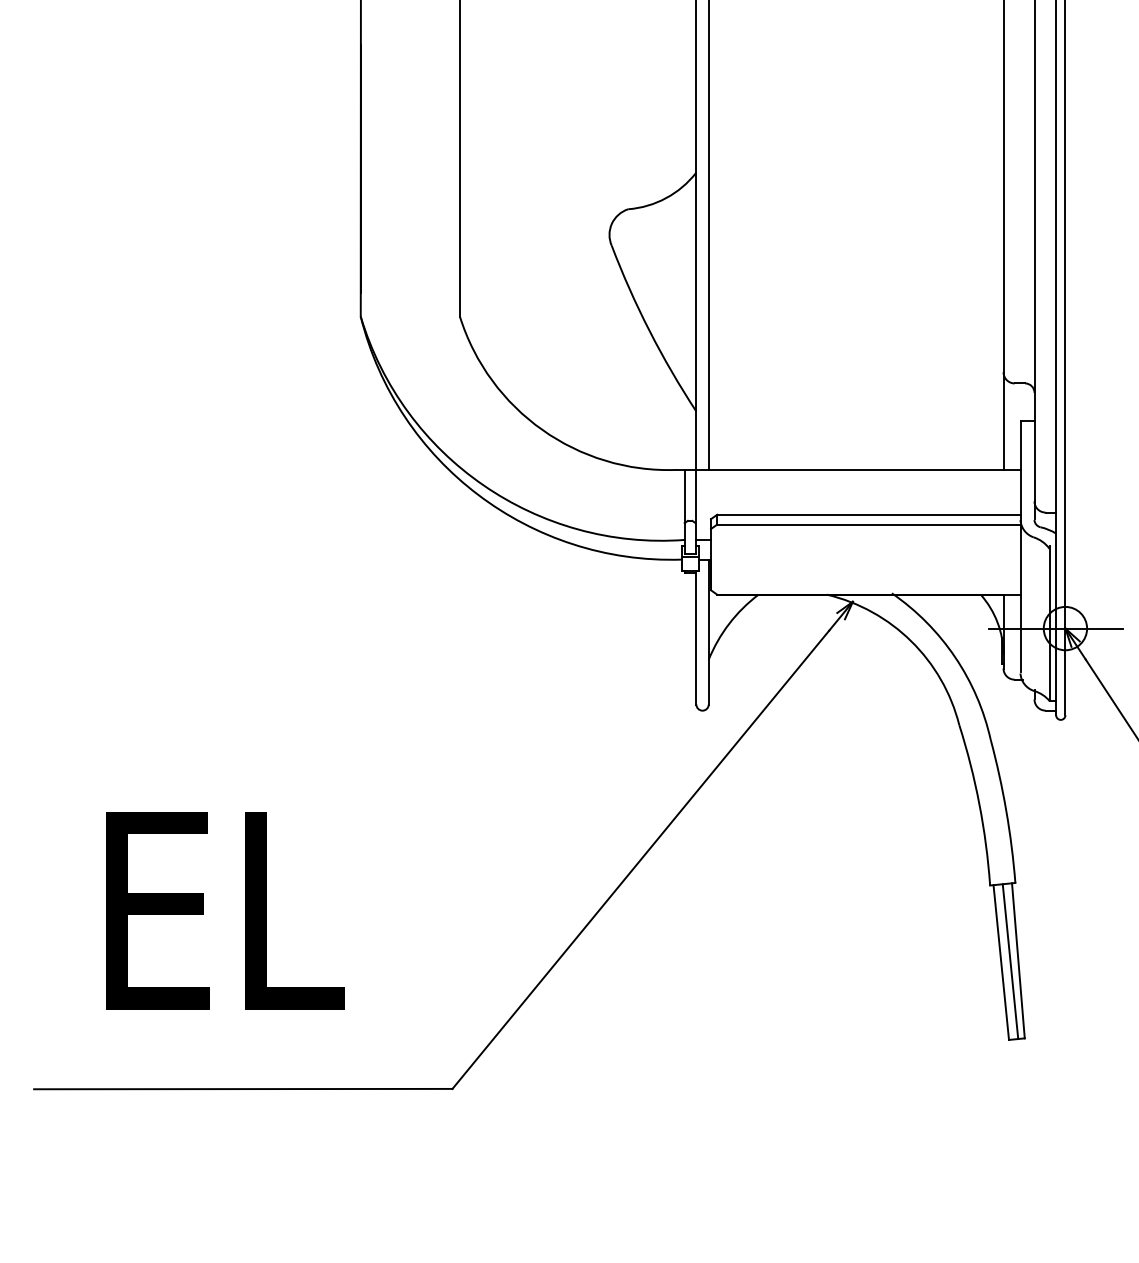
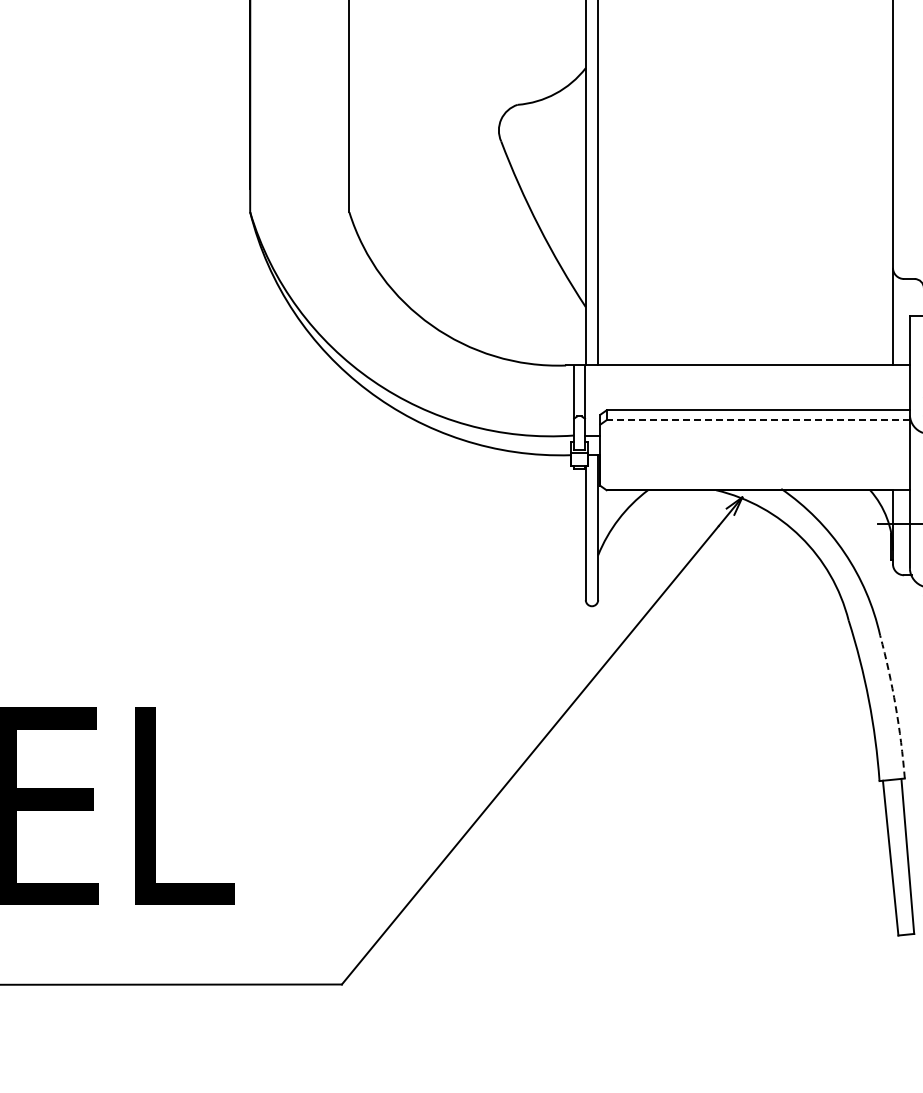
line: (868, 524) -> (757, 420), solid -> dashed
arc: (1006, 810) -> (895, 706), solid -> dashed
line: (1010, 961) -> (899, 857), removed

